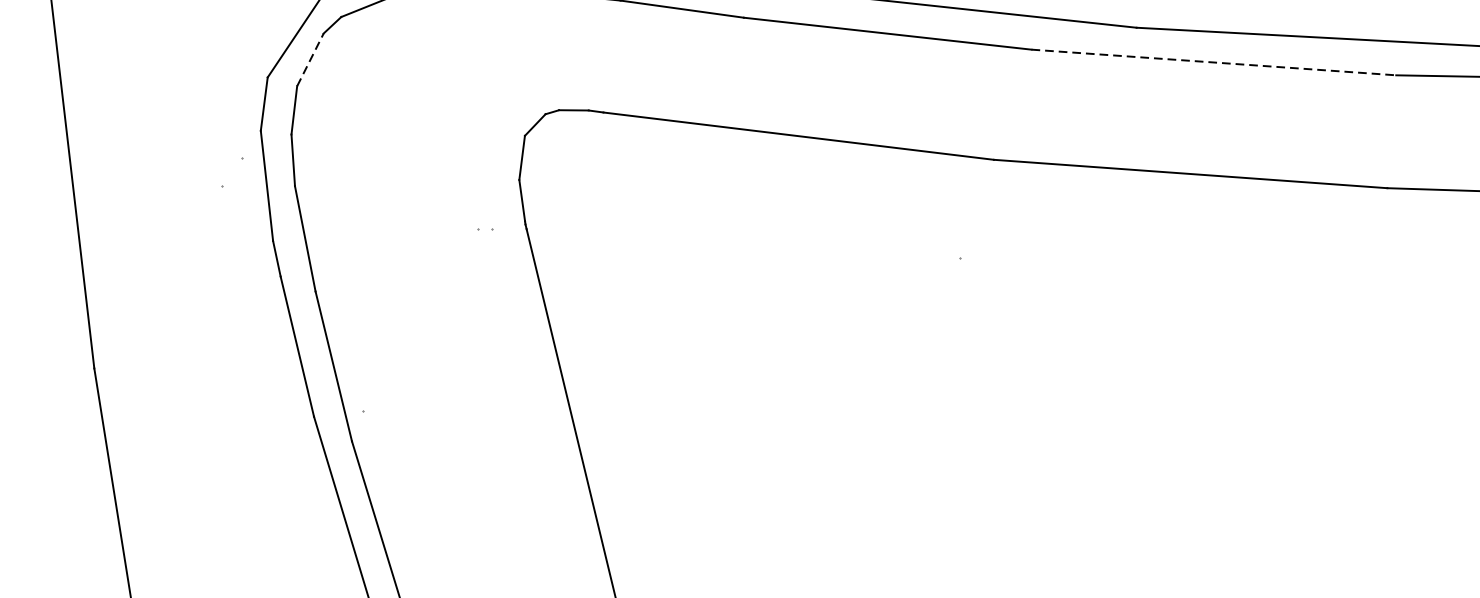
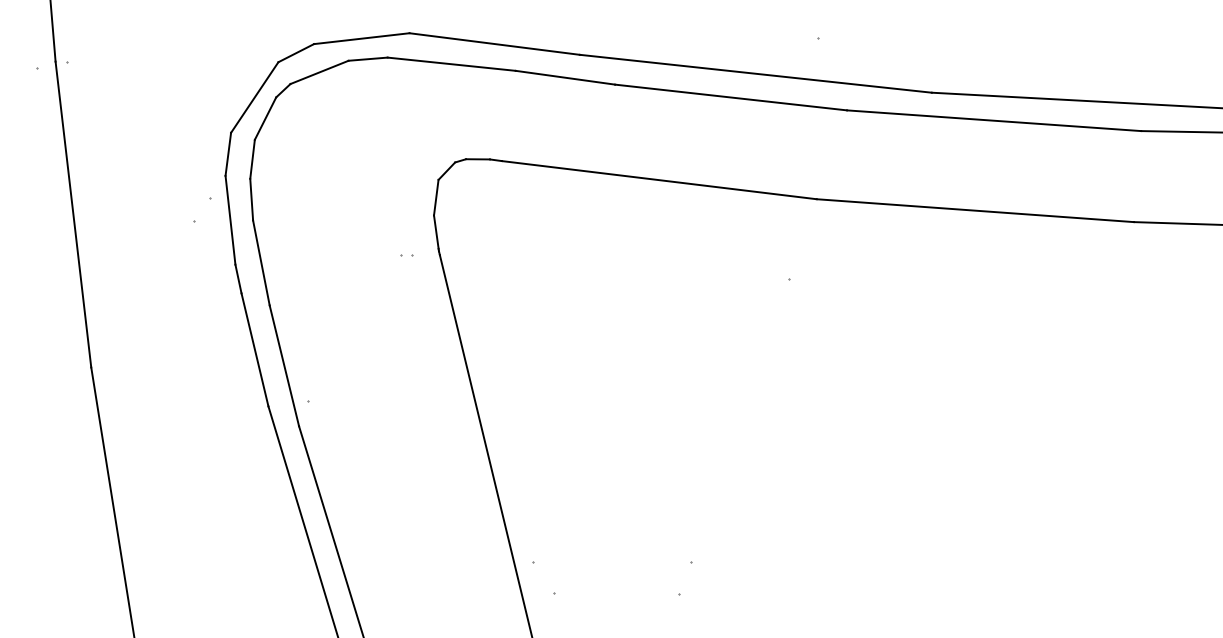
line: (310, 59) -> (265, 118), dashed -> solid
line: (1214, 62) -> (994, 120), dashed -> solid

